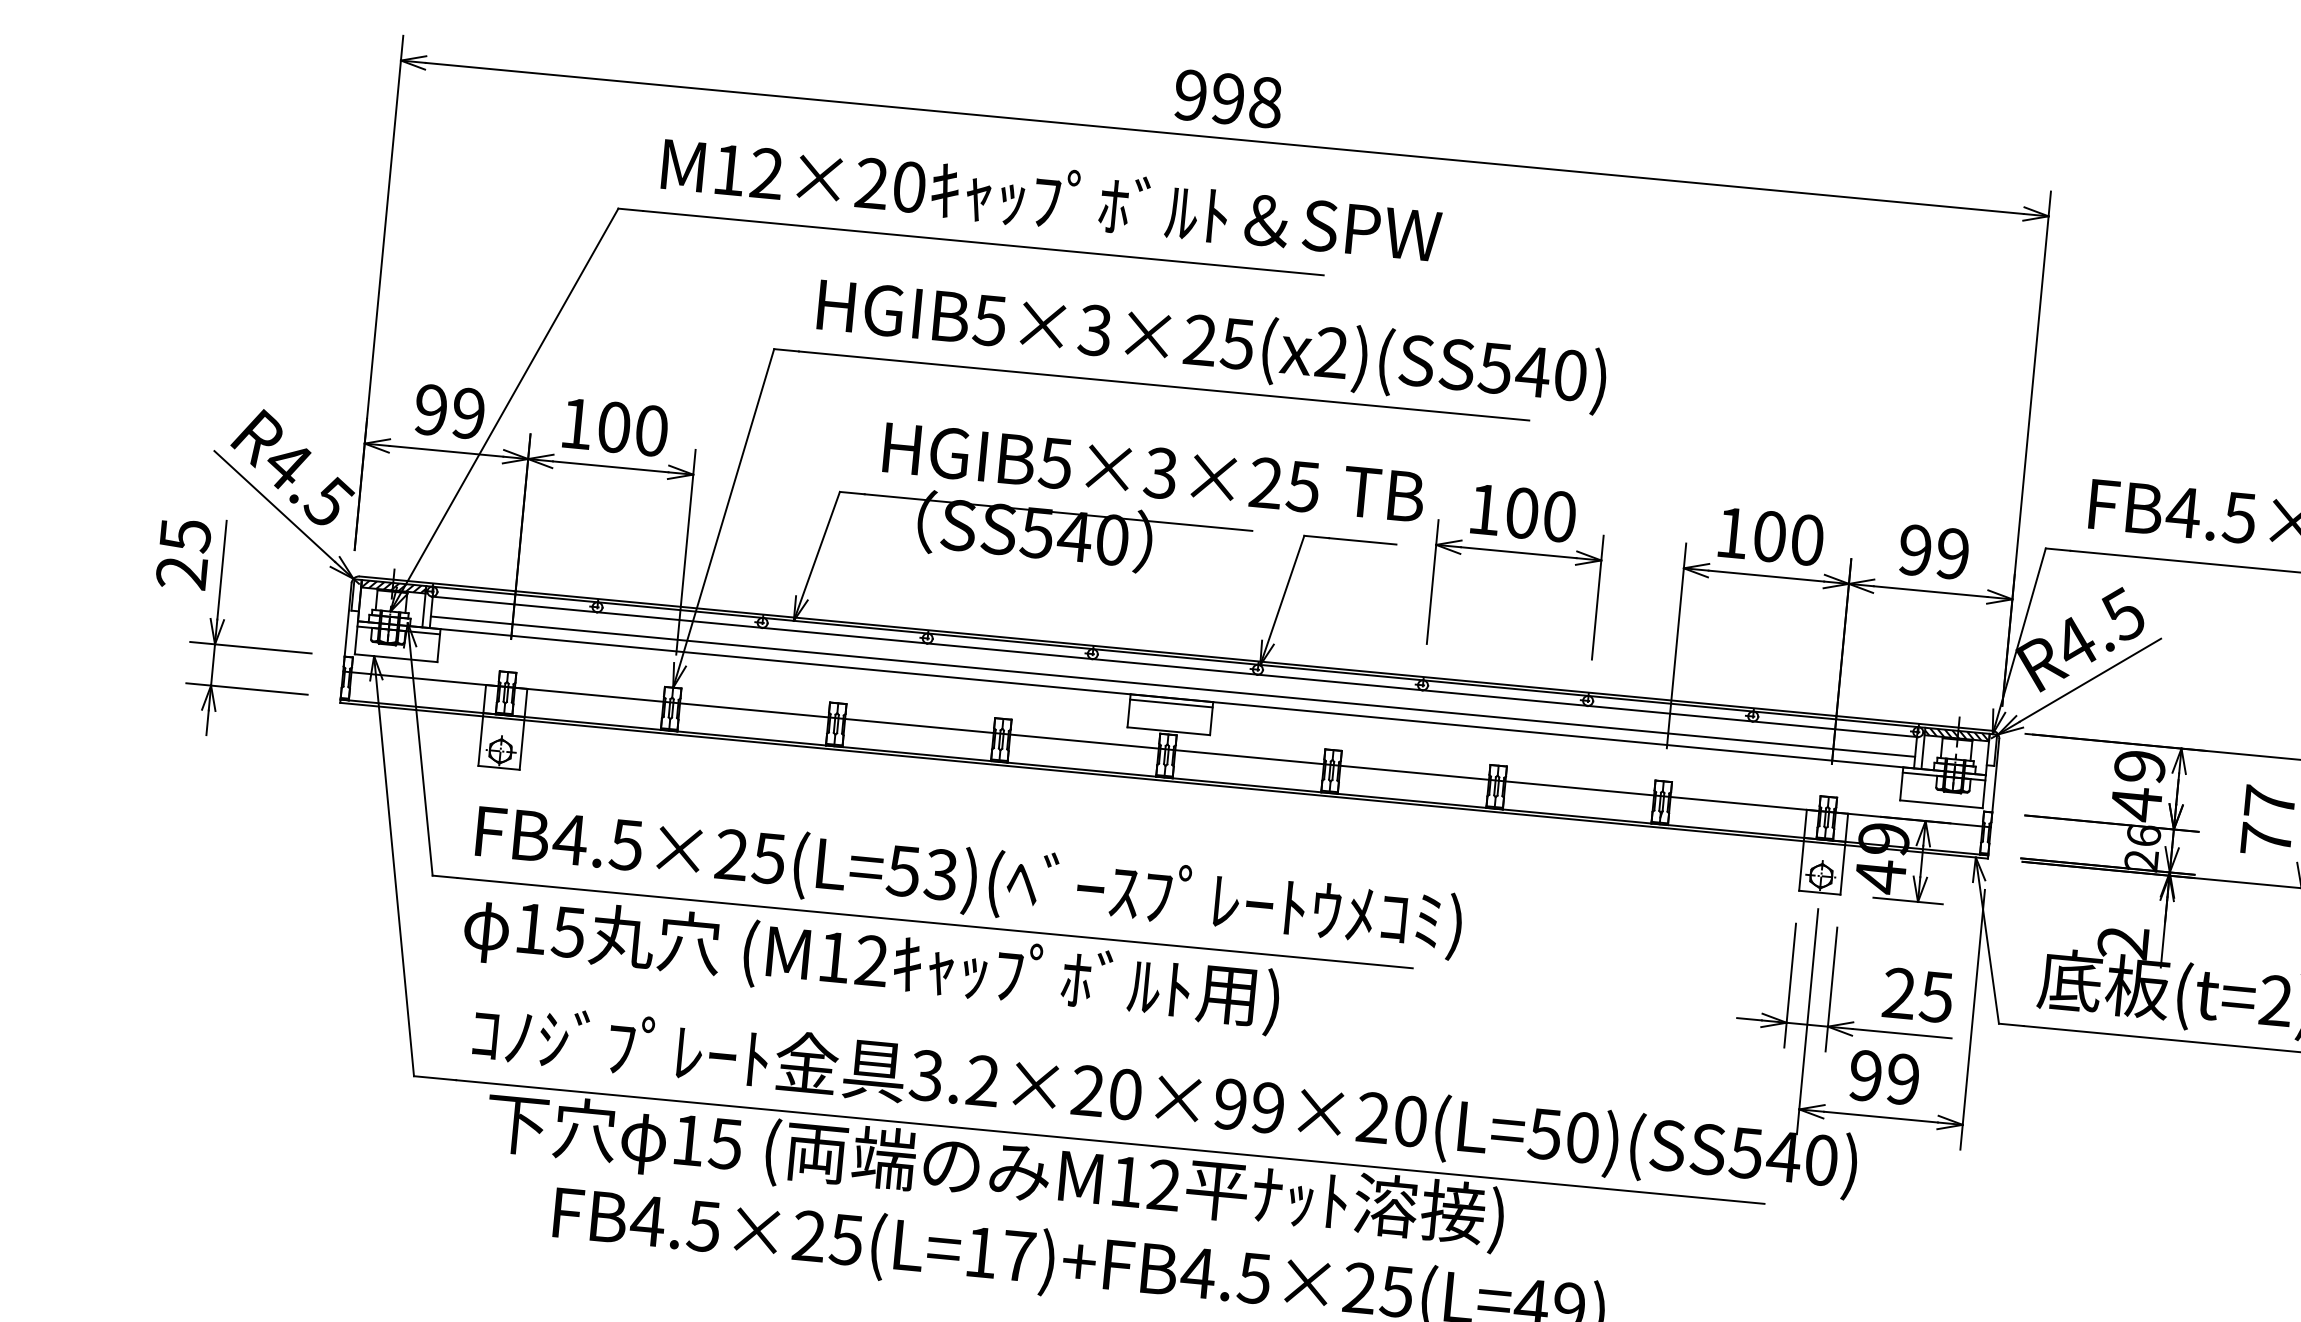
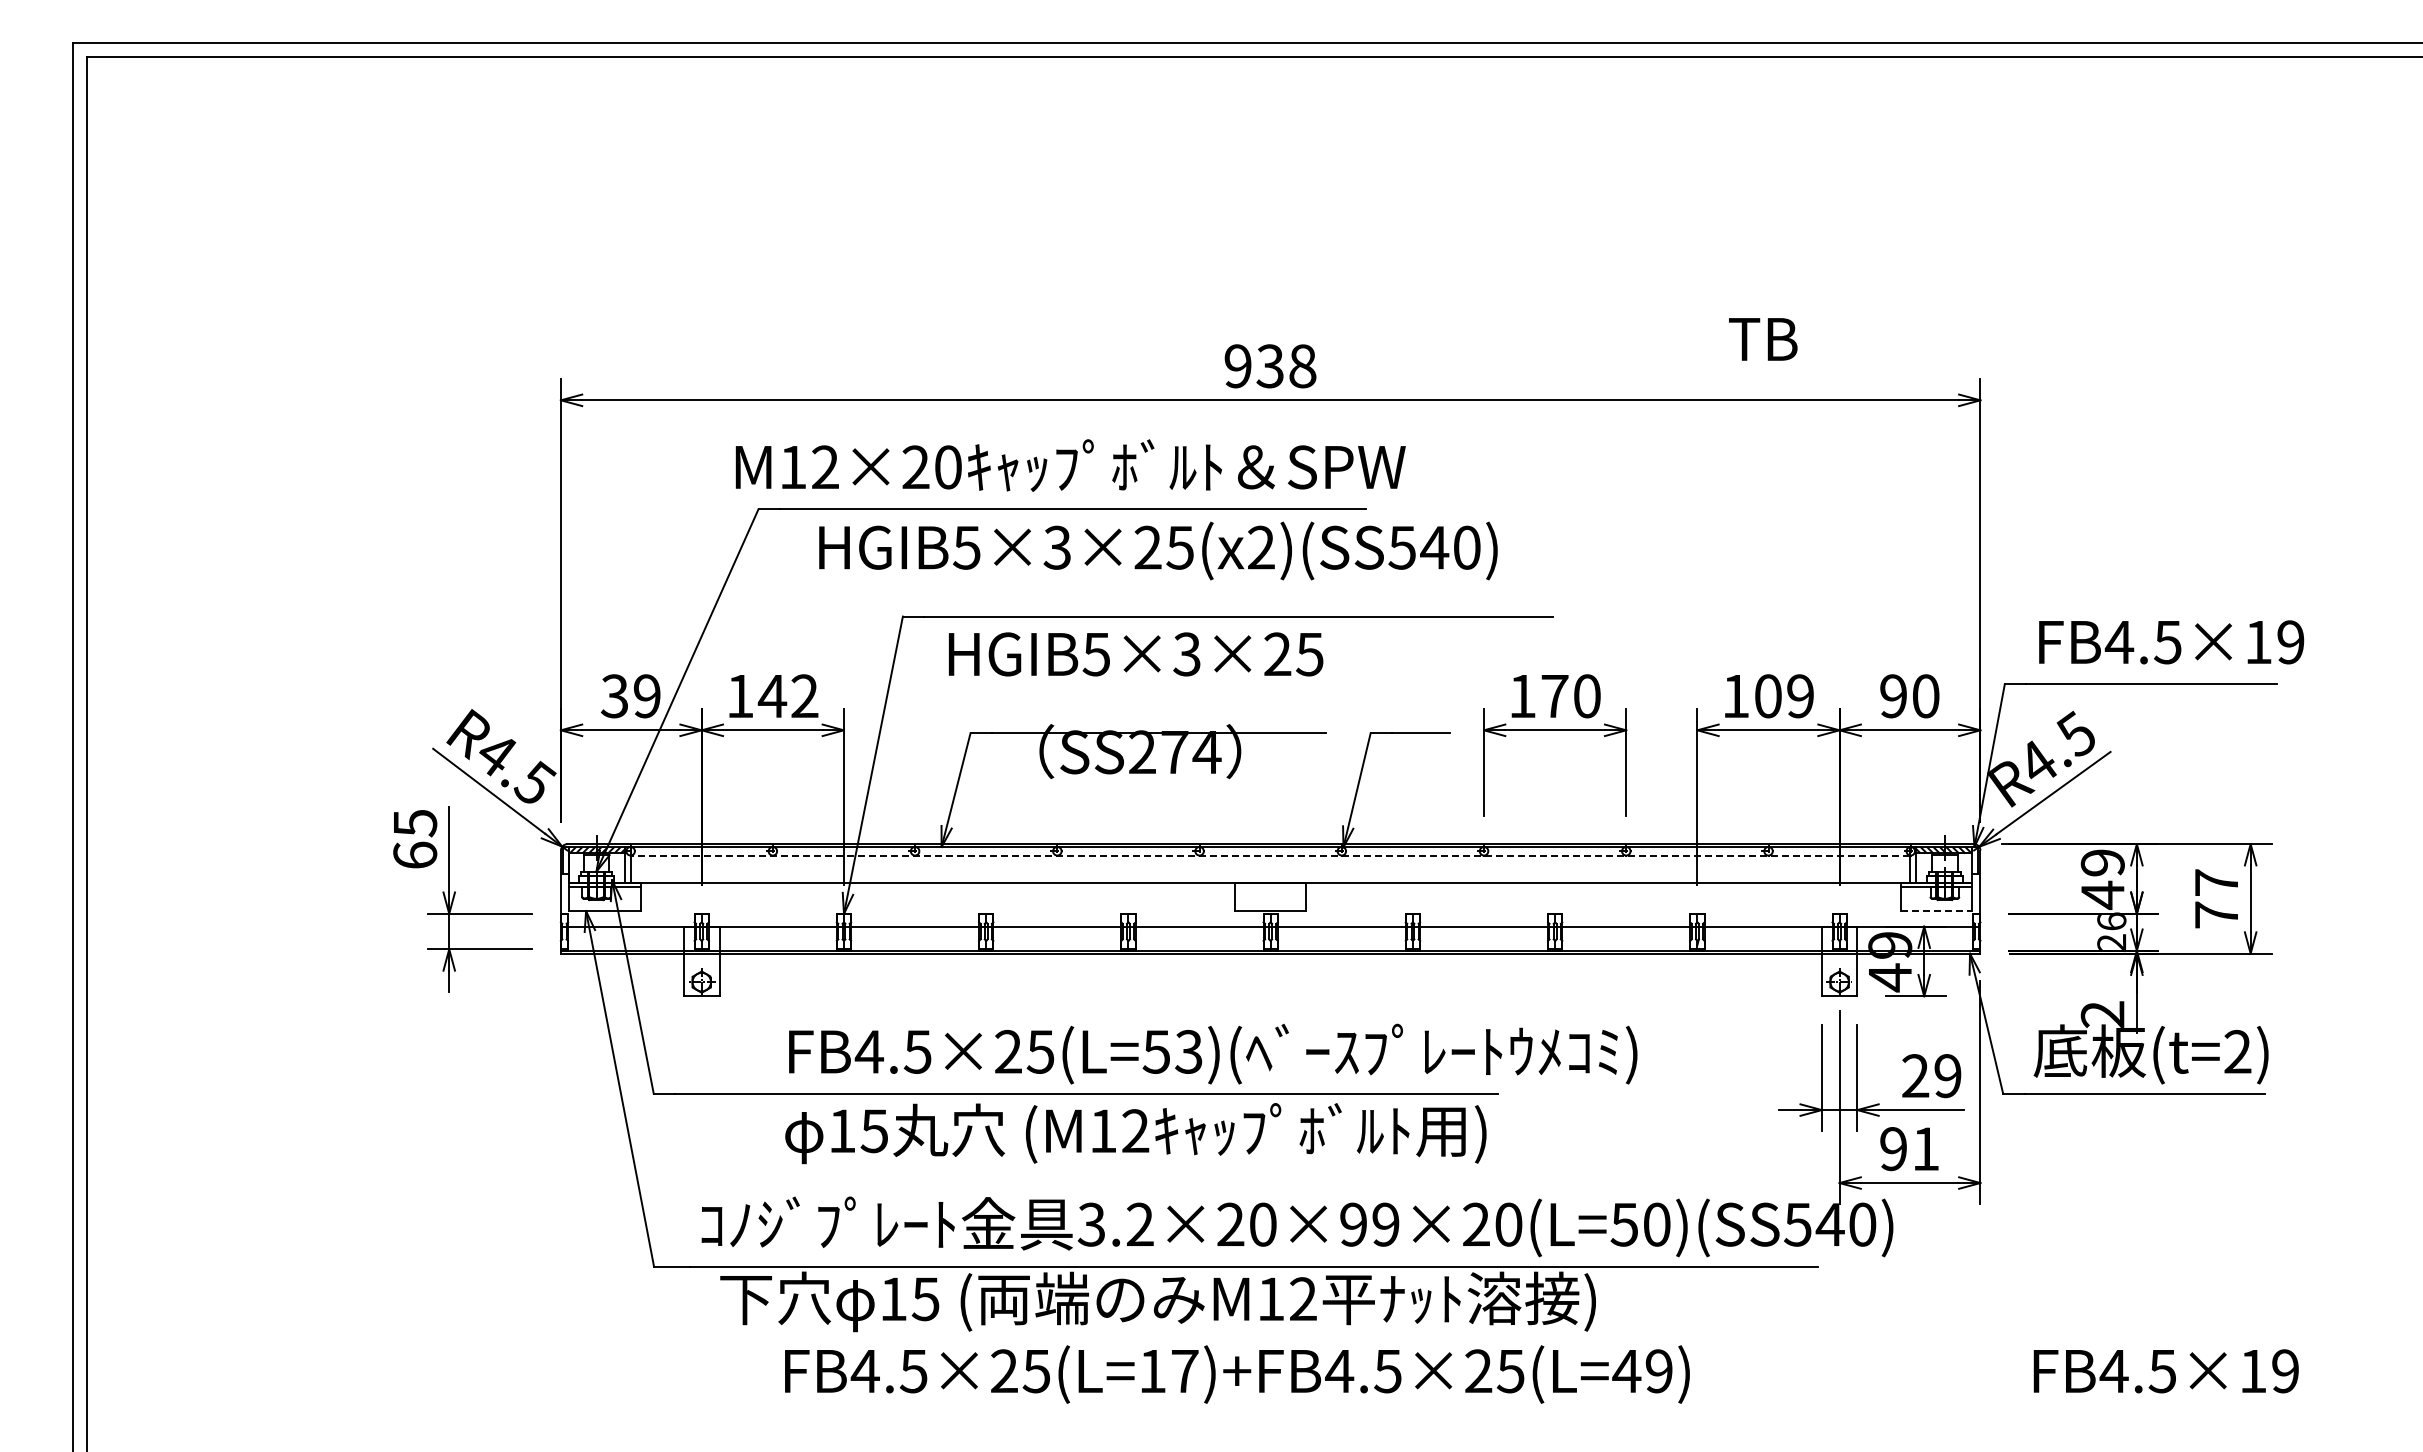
text: (1227, 99) -> (1269, 366), 998 -> 938
text: (1051, 198) -> (1070, 465), moved
text: (1212, 344) -> (1158, 550), moved
text: (430, 410) -> (614, 696), 99 -> 39
text: (631, 429) -> (787, 696), 100 -> 142
text: (1102, 467) -> (1136, 654), moved
text: (1384, 494) -> (1763, 339), moved
text: (1521, 513) -> (1554, 696), 100 -> 170
text: (1074, 536) -> (1174, 752), SS540 -> SS274
text: (1807, 540) -> (1800, 696), 100 -> 109
text: (1952, 554) -> (1925, 696), 99 -> 90
text: (182, 571) -> (415, 854), 25 -> 65
line: (1174, 666) -> (1270, 855), solid -> dashed
line: (1172, 686) -> (1270, 872), removed
line: (1171, 703) -> (1270, 887), removed
line: (1941, 804) -> (1936, 911), solid -> dashed
text: (969, 879) -> (1213, 1053), moved
text: (871, 963) -> (1135, 1133), moved
text: (1936, 997) -> (1947, 1076), 25 -> 29
text: (1902, 1079) -> (1925, 1149), 99 -> 91

